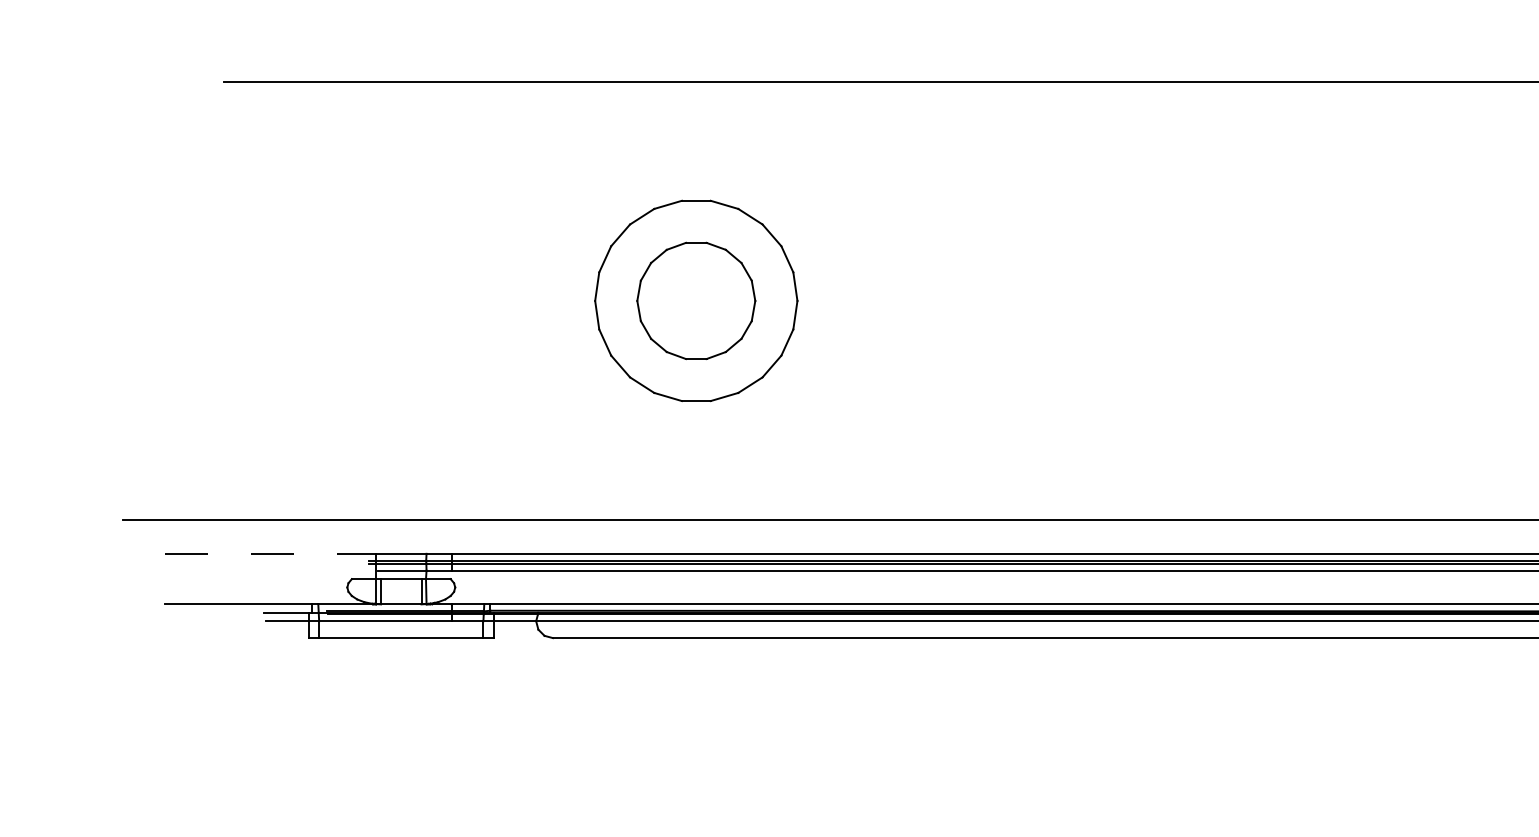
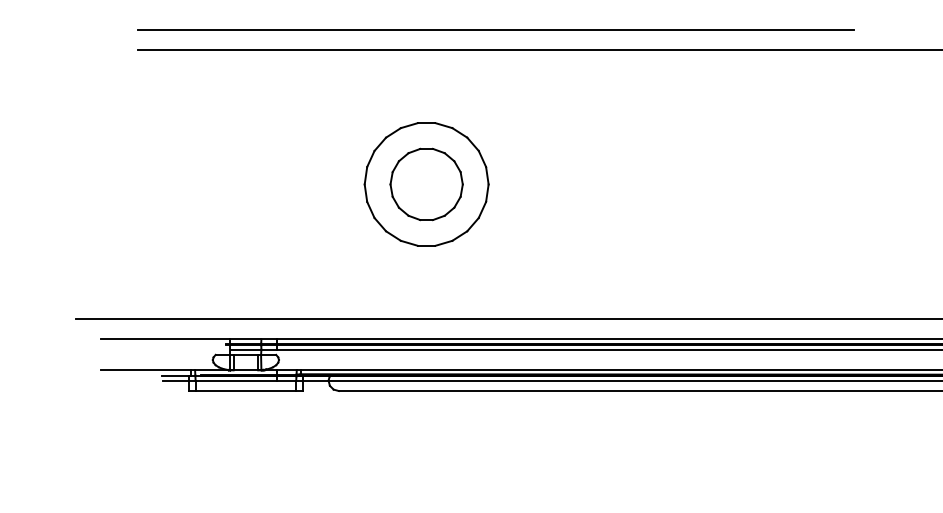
line: (808, 47) -> (495, 29), added
line: (269, 553) -> (165, 339), dashed -> solid

